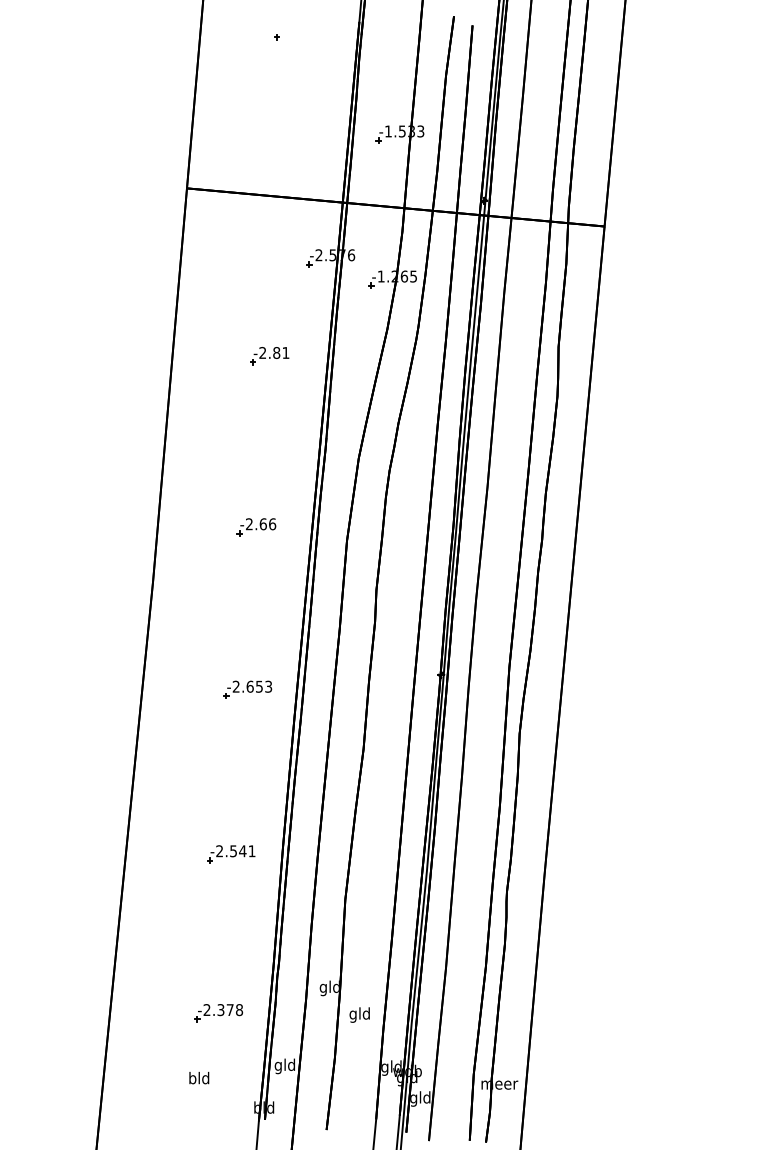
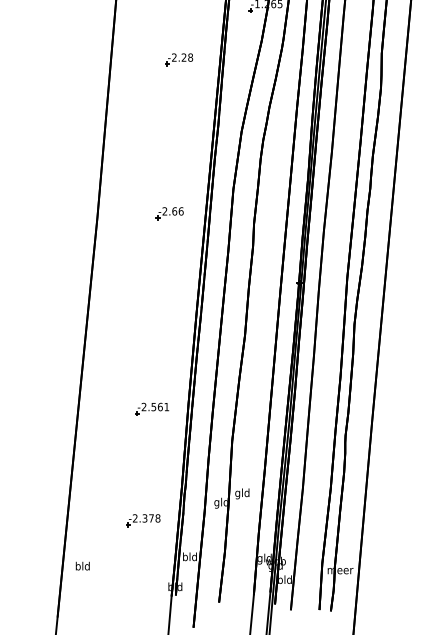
text: (281, 352) -> (187, 57), -2.81 -> -2.28
part: (256, 527) -> (169, 213), moved
part: (247, 689) -> (163, 293), removed
text: (242, 851) -> (160, 407), -2.541 -> -2.561
text: (359, 1014) -> (242, 493), moved
text: (278, 1066) -> (185, 558), gld -> bld
text: (199, 1077) -> (82, 565), moved
text: (413, 1098) -> (280, 580), gld -> bld

